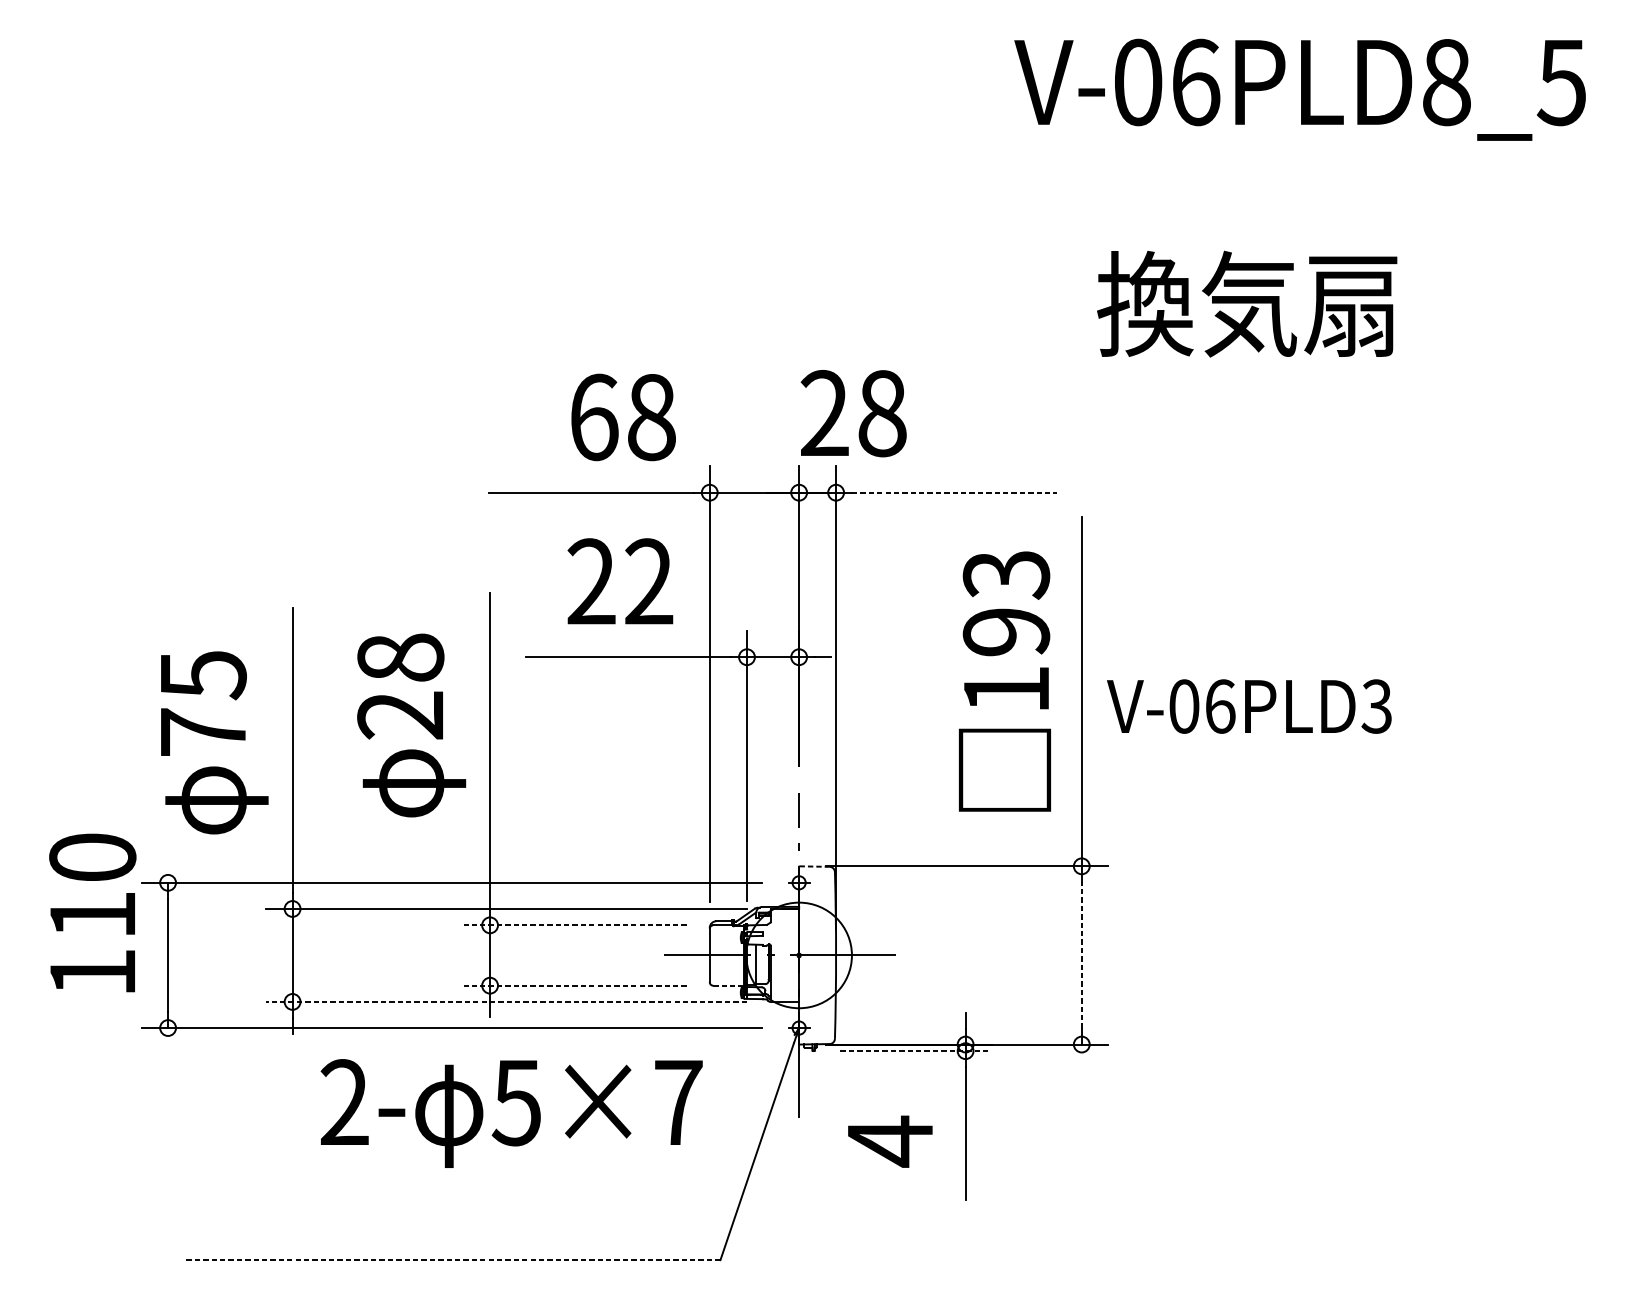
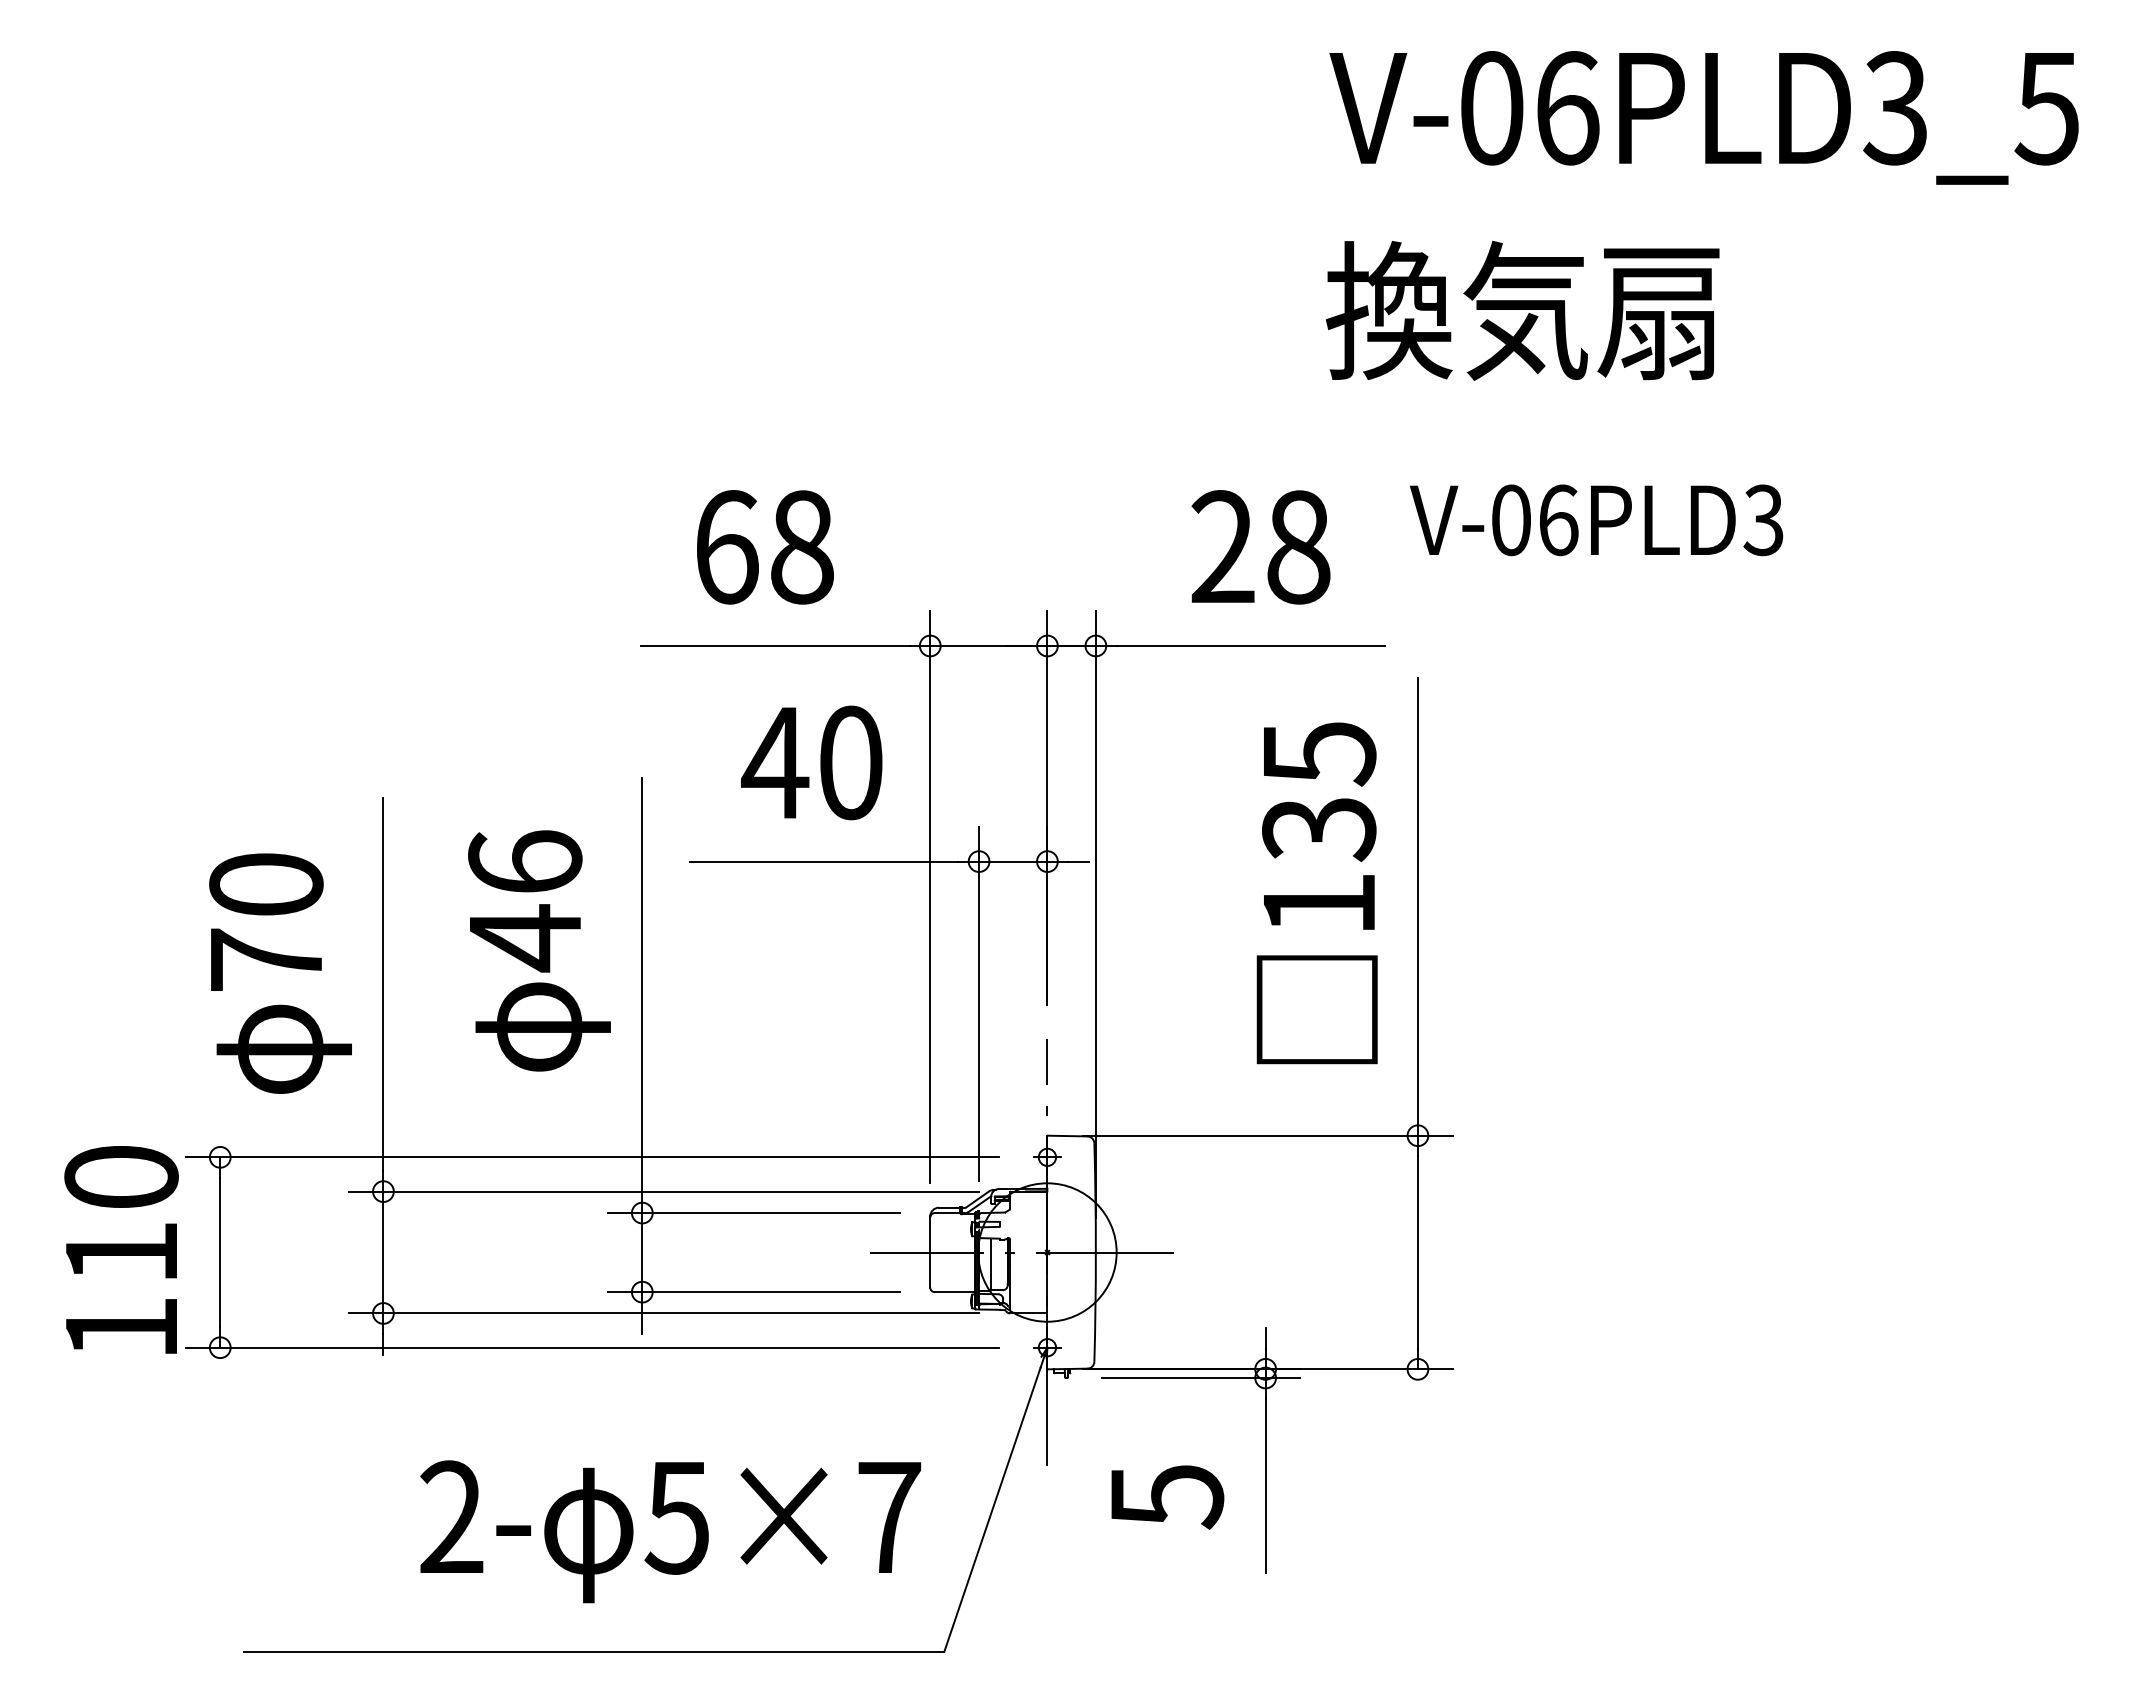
text: (1446, 82) -> (1895, 108), V-06PLD8_5 -> V-06PLD3_5
text: (1247, 303) -> (1522, 310), moved
text: (853, 413) -> (1260, 547), moved
text: (623, 417) -> (765, 547), moved
line: (954, 492) -> (1251, 645), dashed -> solid
text: (619, 581) -> (811, 762), 22 -> 40
text: (1006, 604) -> (1319, 792), 193 -> 135
text: (203, 675) -> (266, 885), 75 -> 70
text: (400, 687) -> (525, 901), 28 -> 46
text: (1249, 706) -> (1596, 520), moved
line: (814, 866) -> (1067, 1136), dashed -> solid
text: (92, 912) -> (121, 1249), moved
line: (574, 925) -> (753, 1213), dashed -> solid
line: (1081, 955) -> (1417, 1252), dashed -> solid
line: (574, 985) -> (753, 1292), dashed -> solid
line: (728, 985) -> (954, 1292), dashed -> solid
line: (506, 1001) -> (663, 1313), dashed -> solid
line: (916, 1050) -> (1201, 1377), dashed -> solid
text: (511, 1113) -> (670, 1531), moved
text: (890, 1141) -> (1167, 1496), 4 -> 5
line: (452, 1259) -> (593, 1651), dashed -> solid

